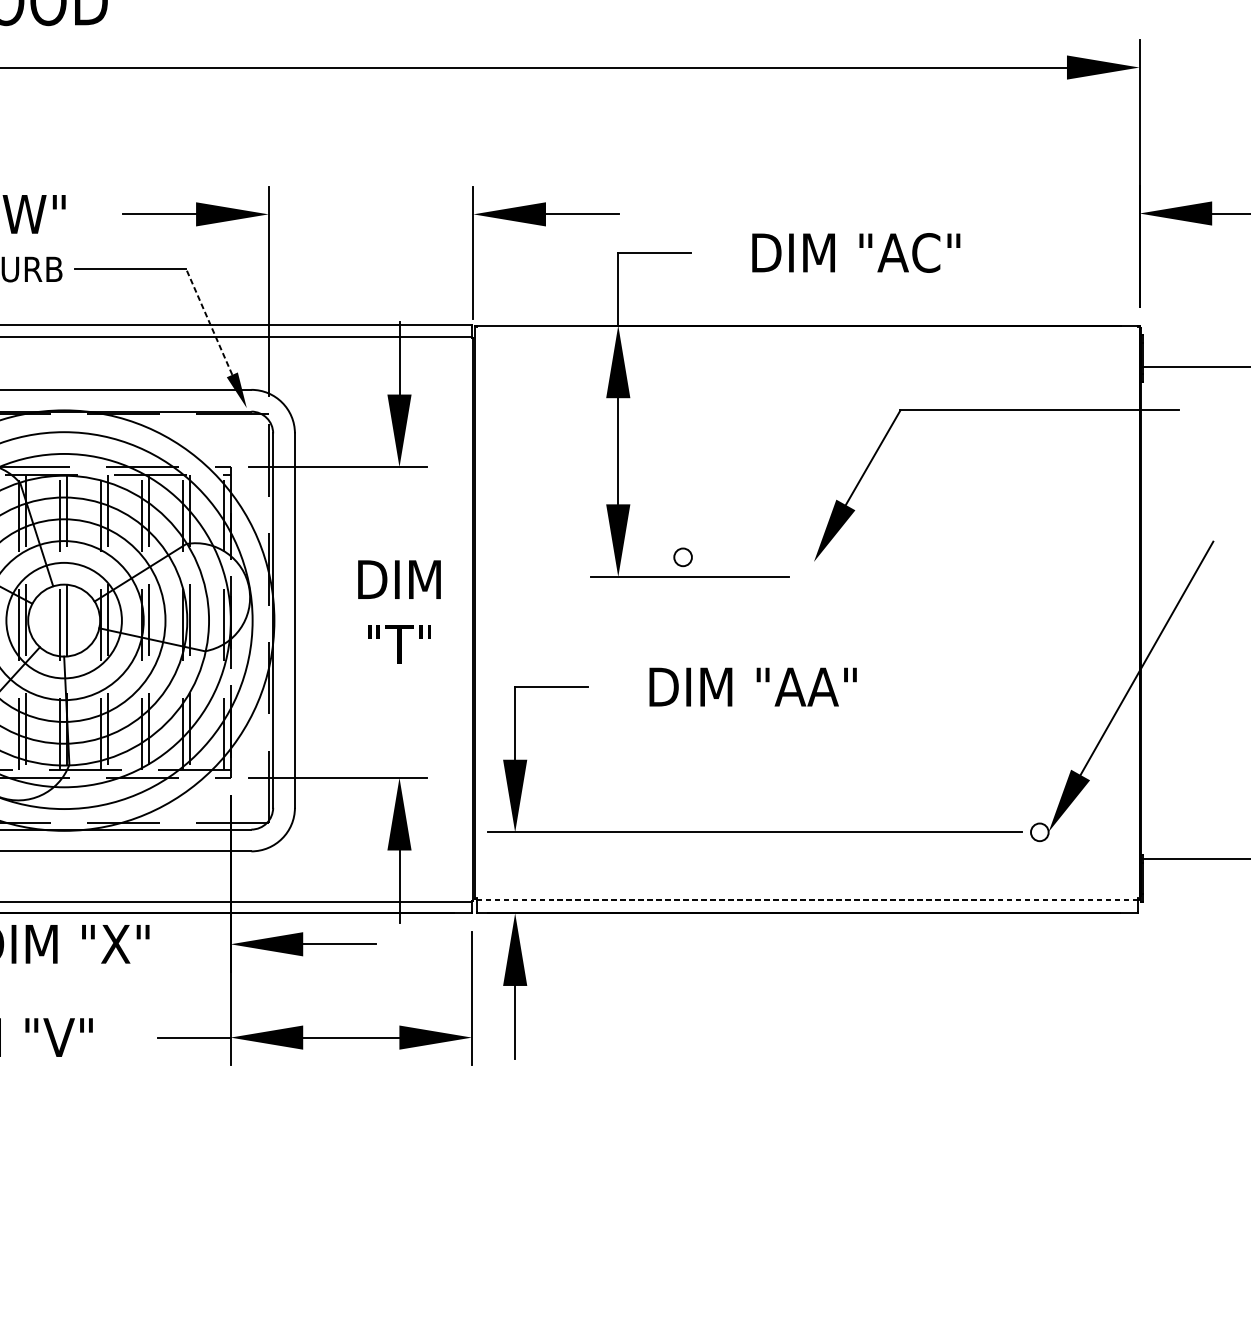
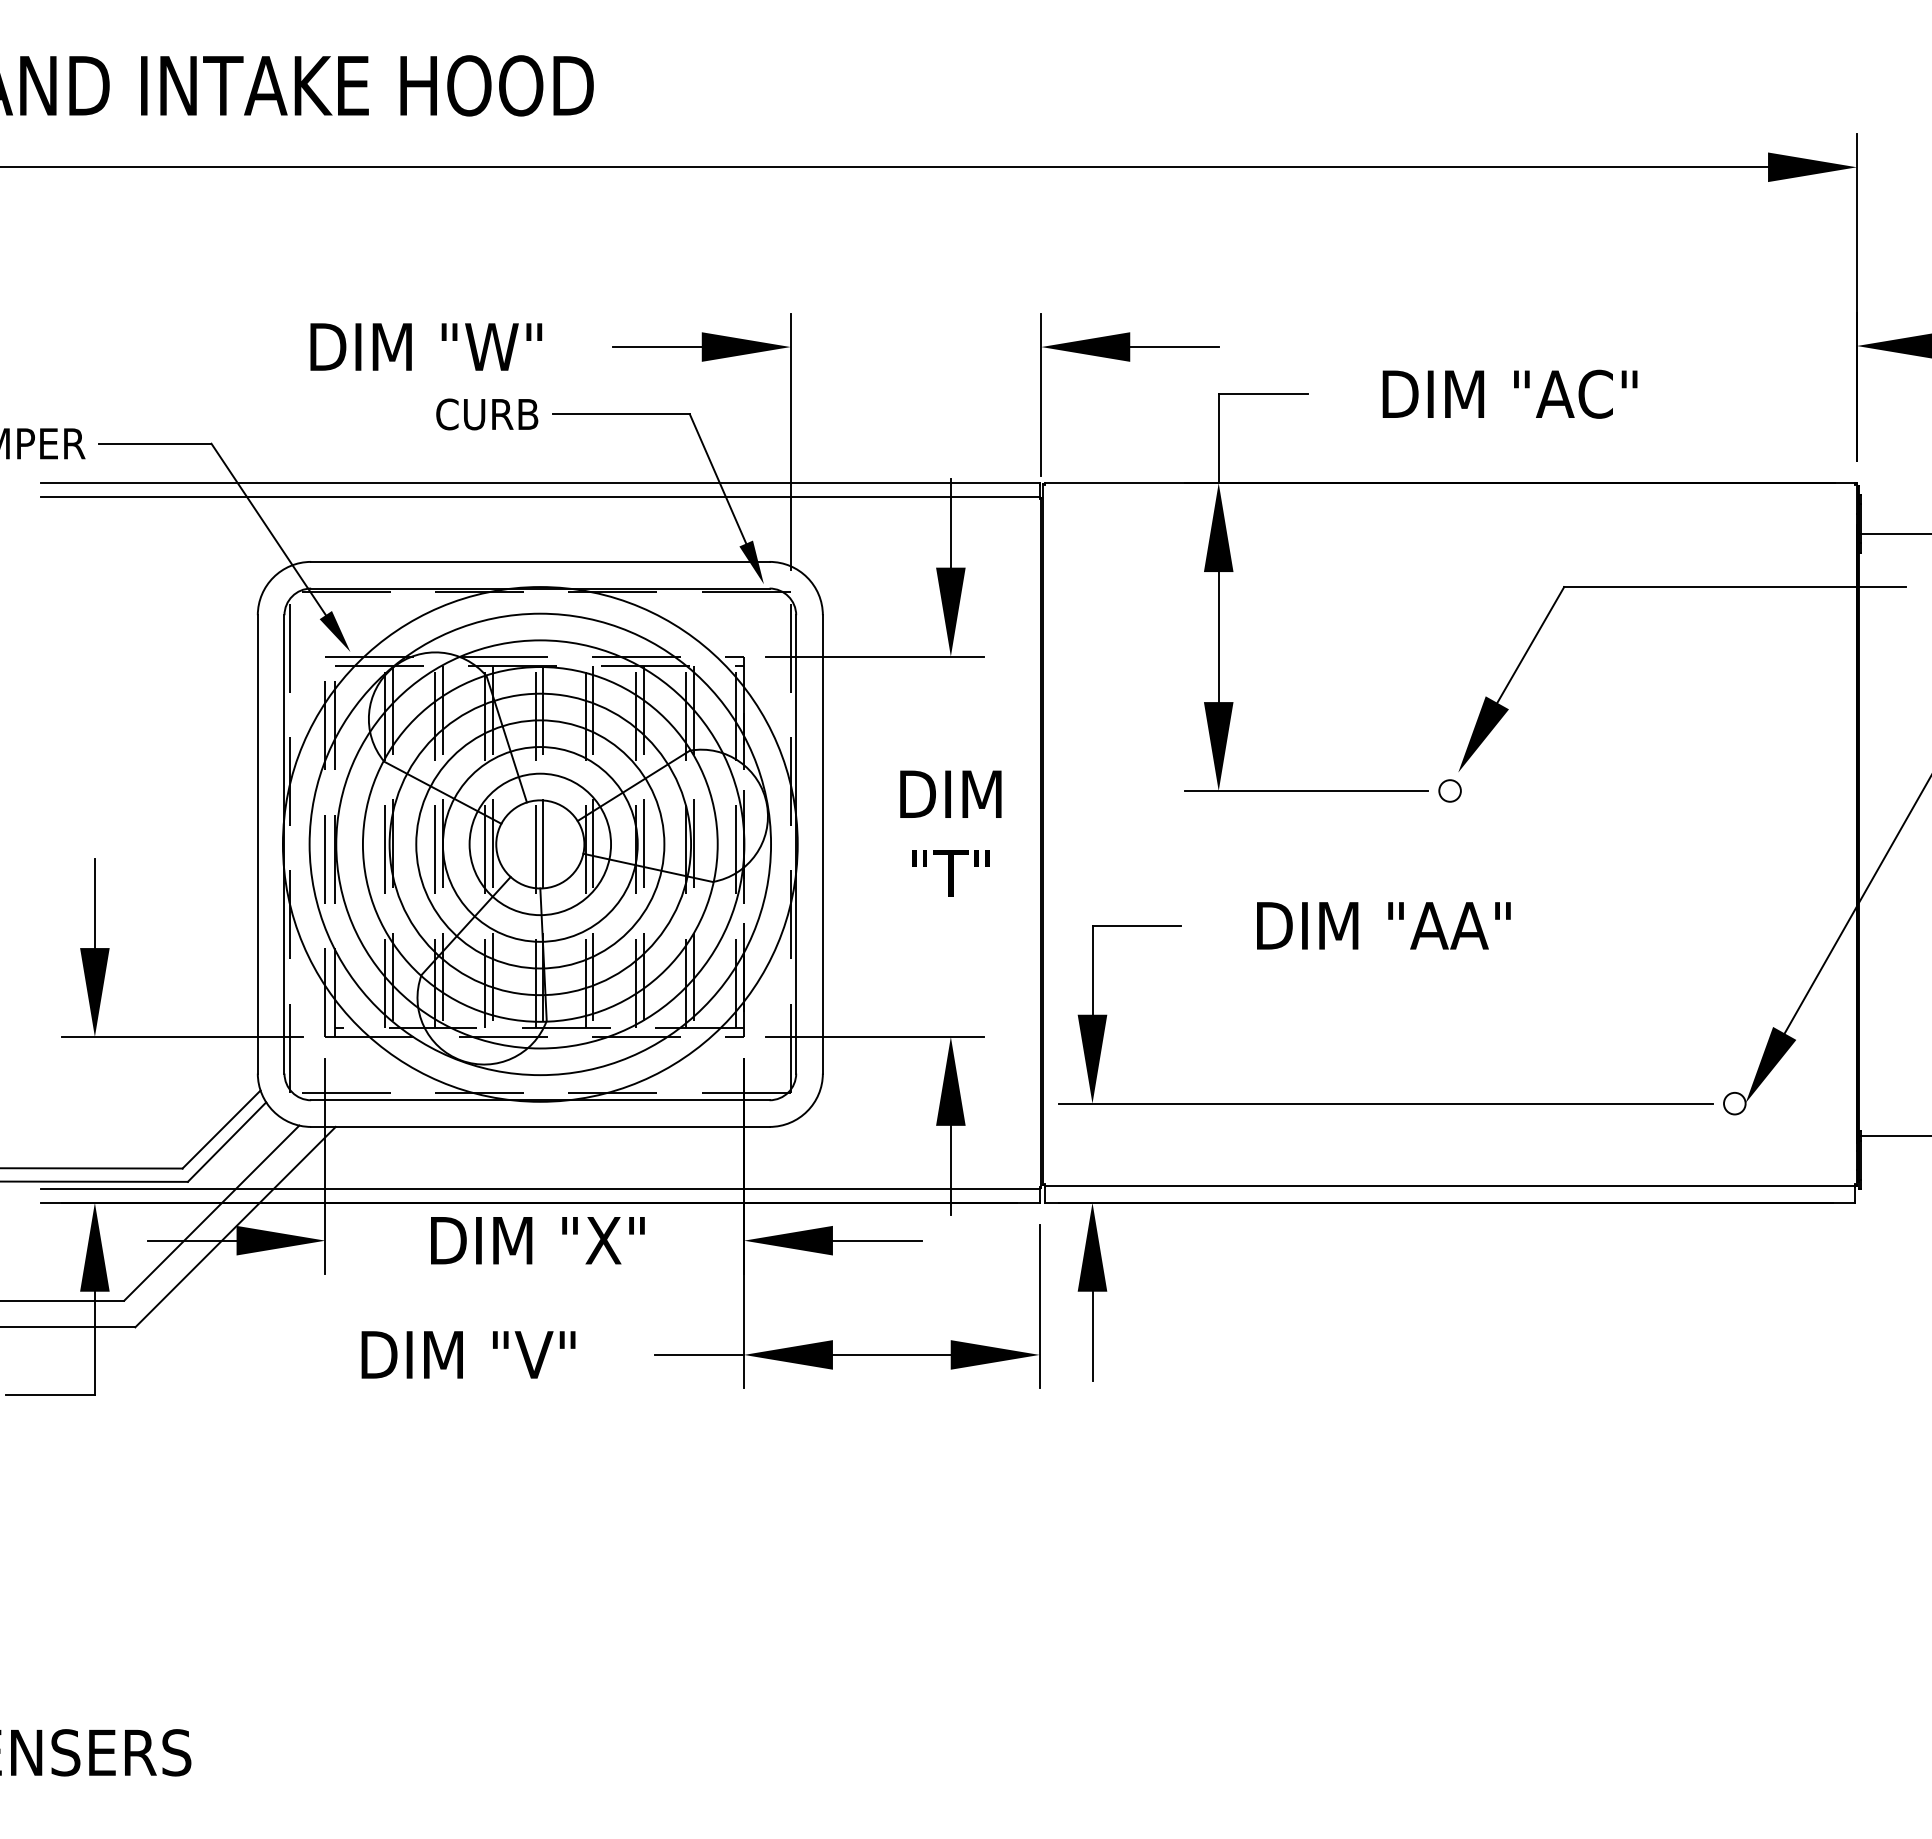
line: (208, 321) -> (717, 478), dashed -> solid
circle: (682, 556) -> (1449, 790), moved
line: (808, 900) -> (1451, 1186), dashed -> solid

